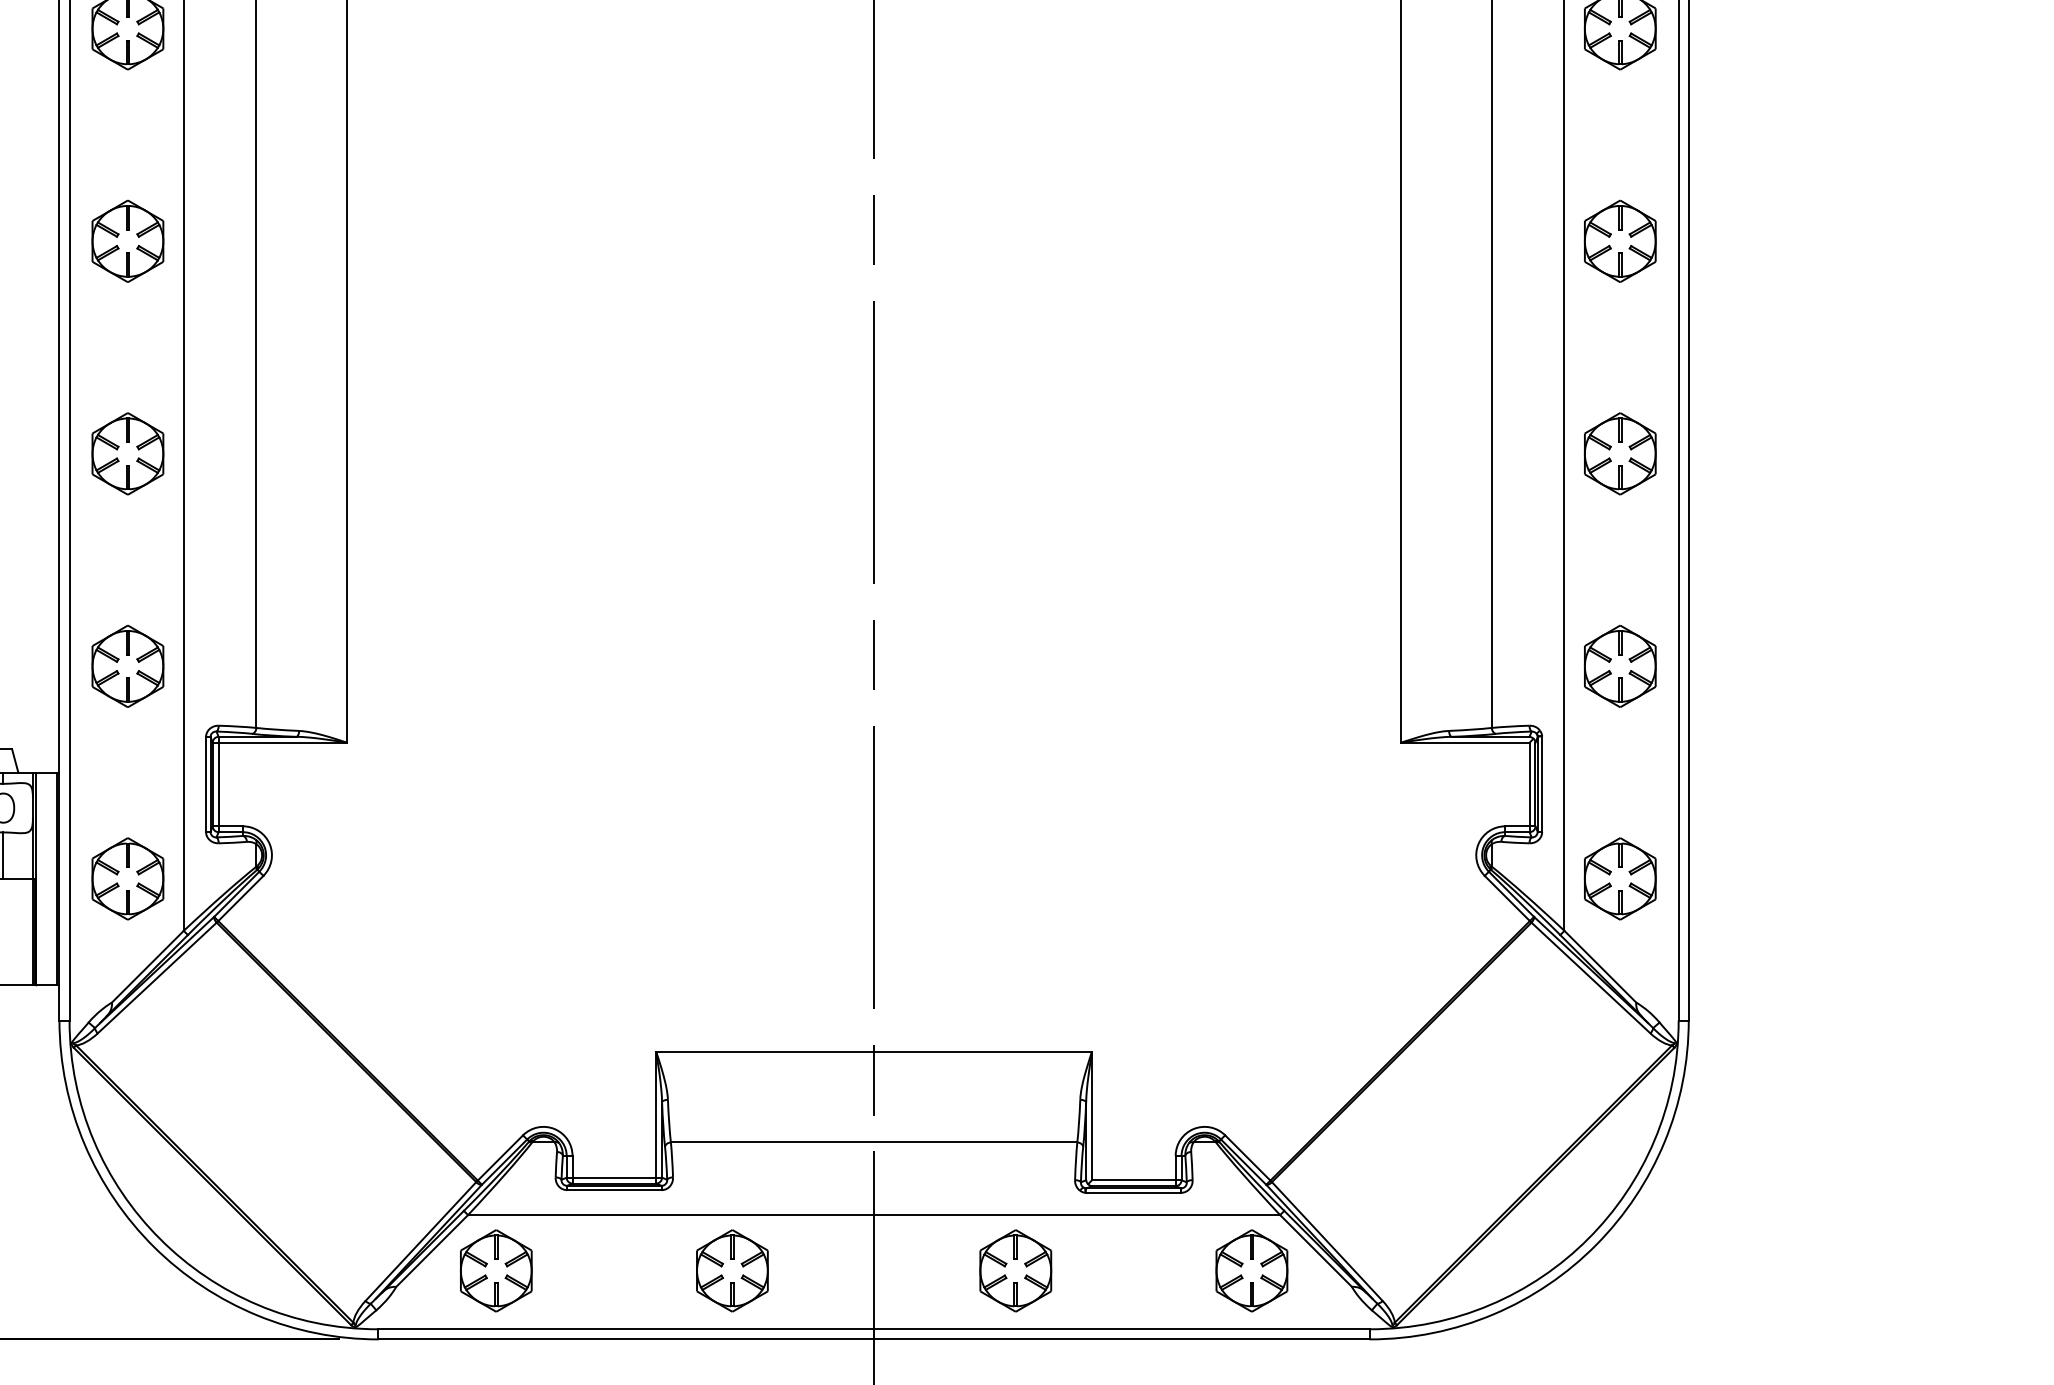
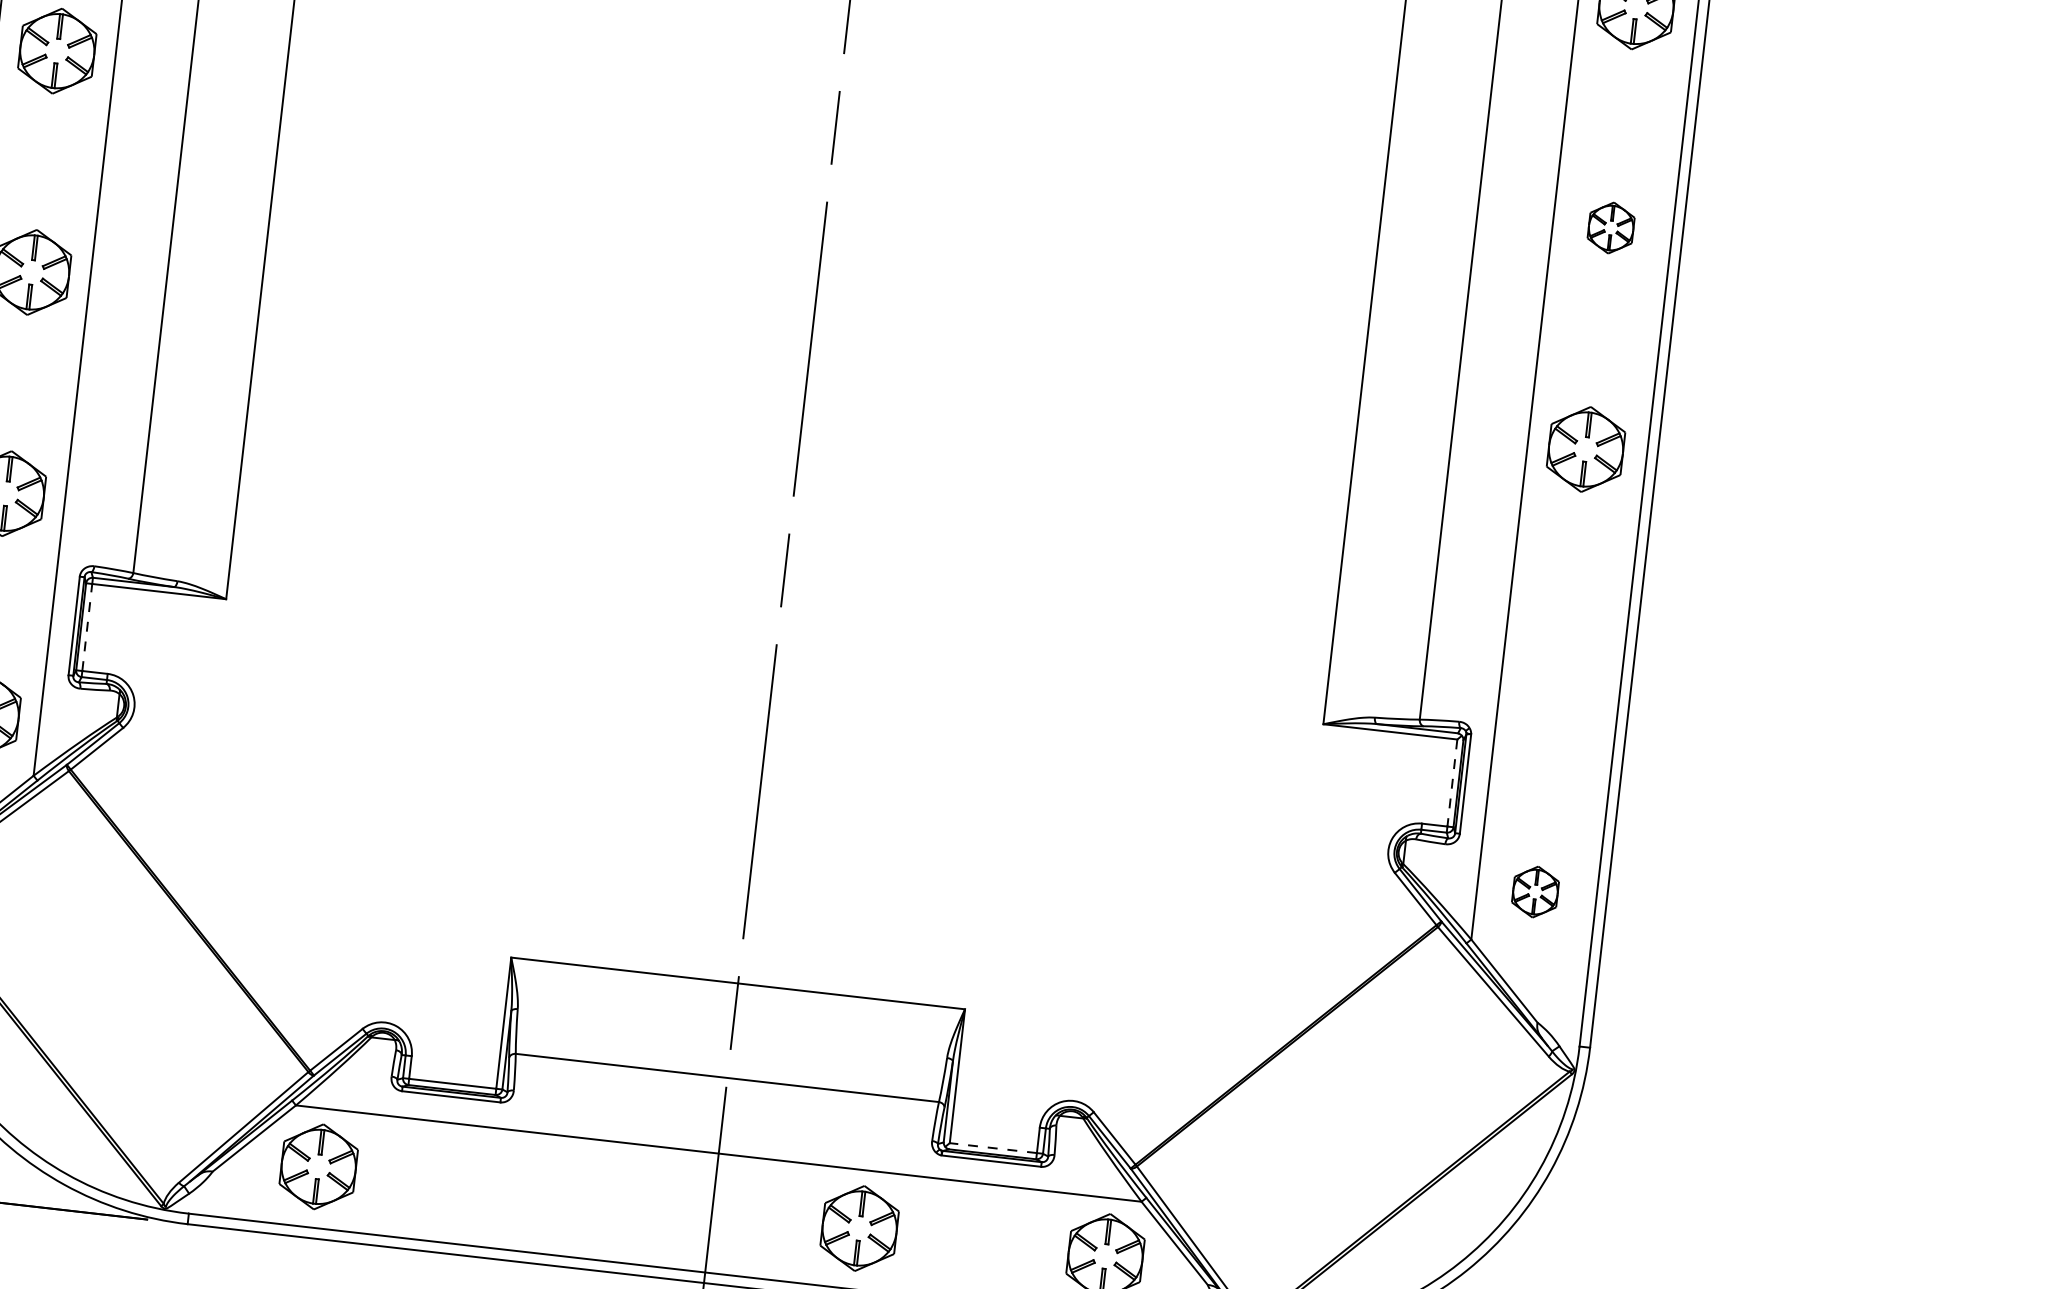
part: (1619, 240) -> (1610, 227), size x0.6
part: (1619, 666) -> (1559, 670), removed
line: (218, 784) -> (87, 627), solid -> dashed
line: (1529, 784) -> (1452, 782), solid -> dashed
part: (1619, 878) -> (1534, 891), size x0.6
line: (1133, 1180) -> (992, 1148), solid -> dashed
part: (732, 1270) -> (564, 1194), removed

